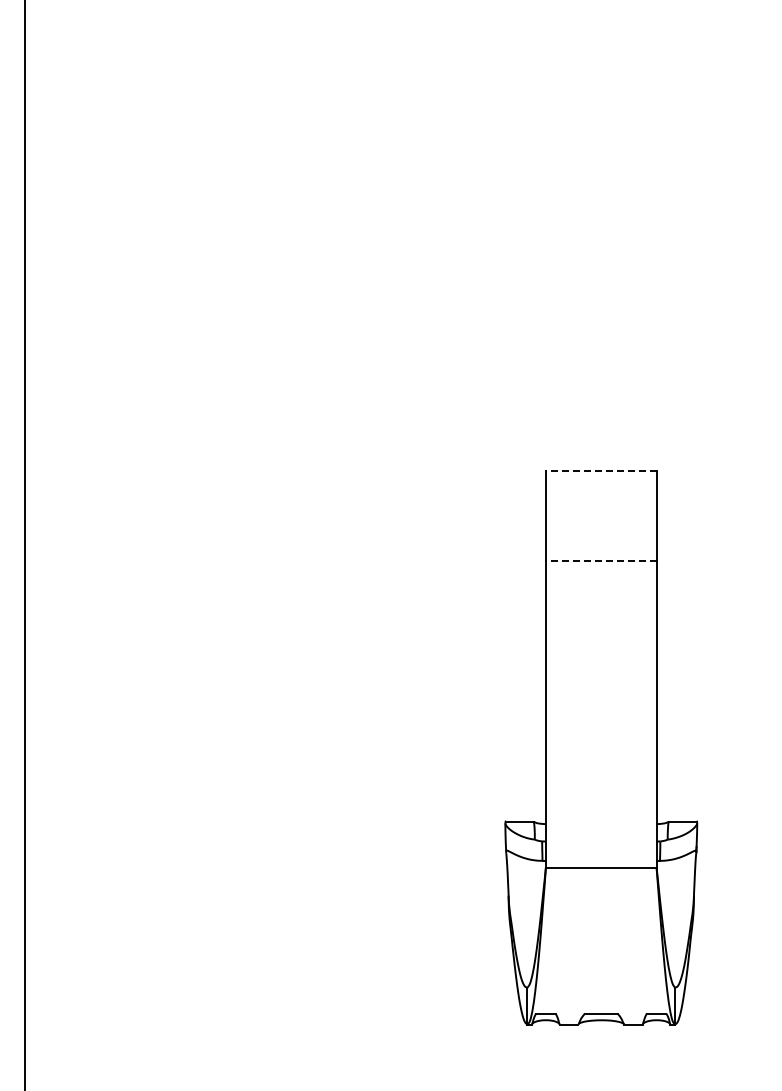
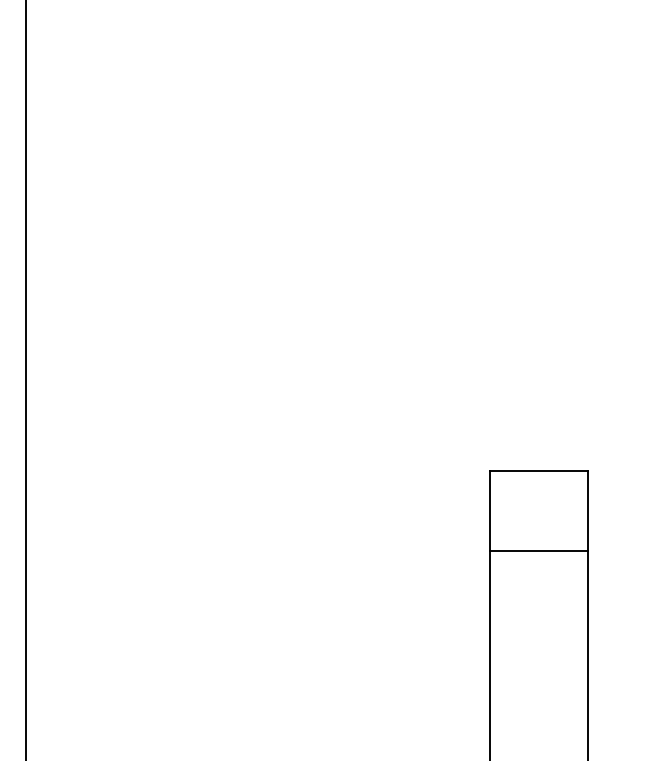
line: (600, 470) -> (538, 470), dashed -> solid
line: (600, 561) -> (538, 551), dashed -> solid

